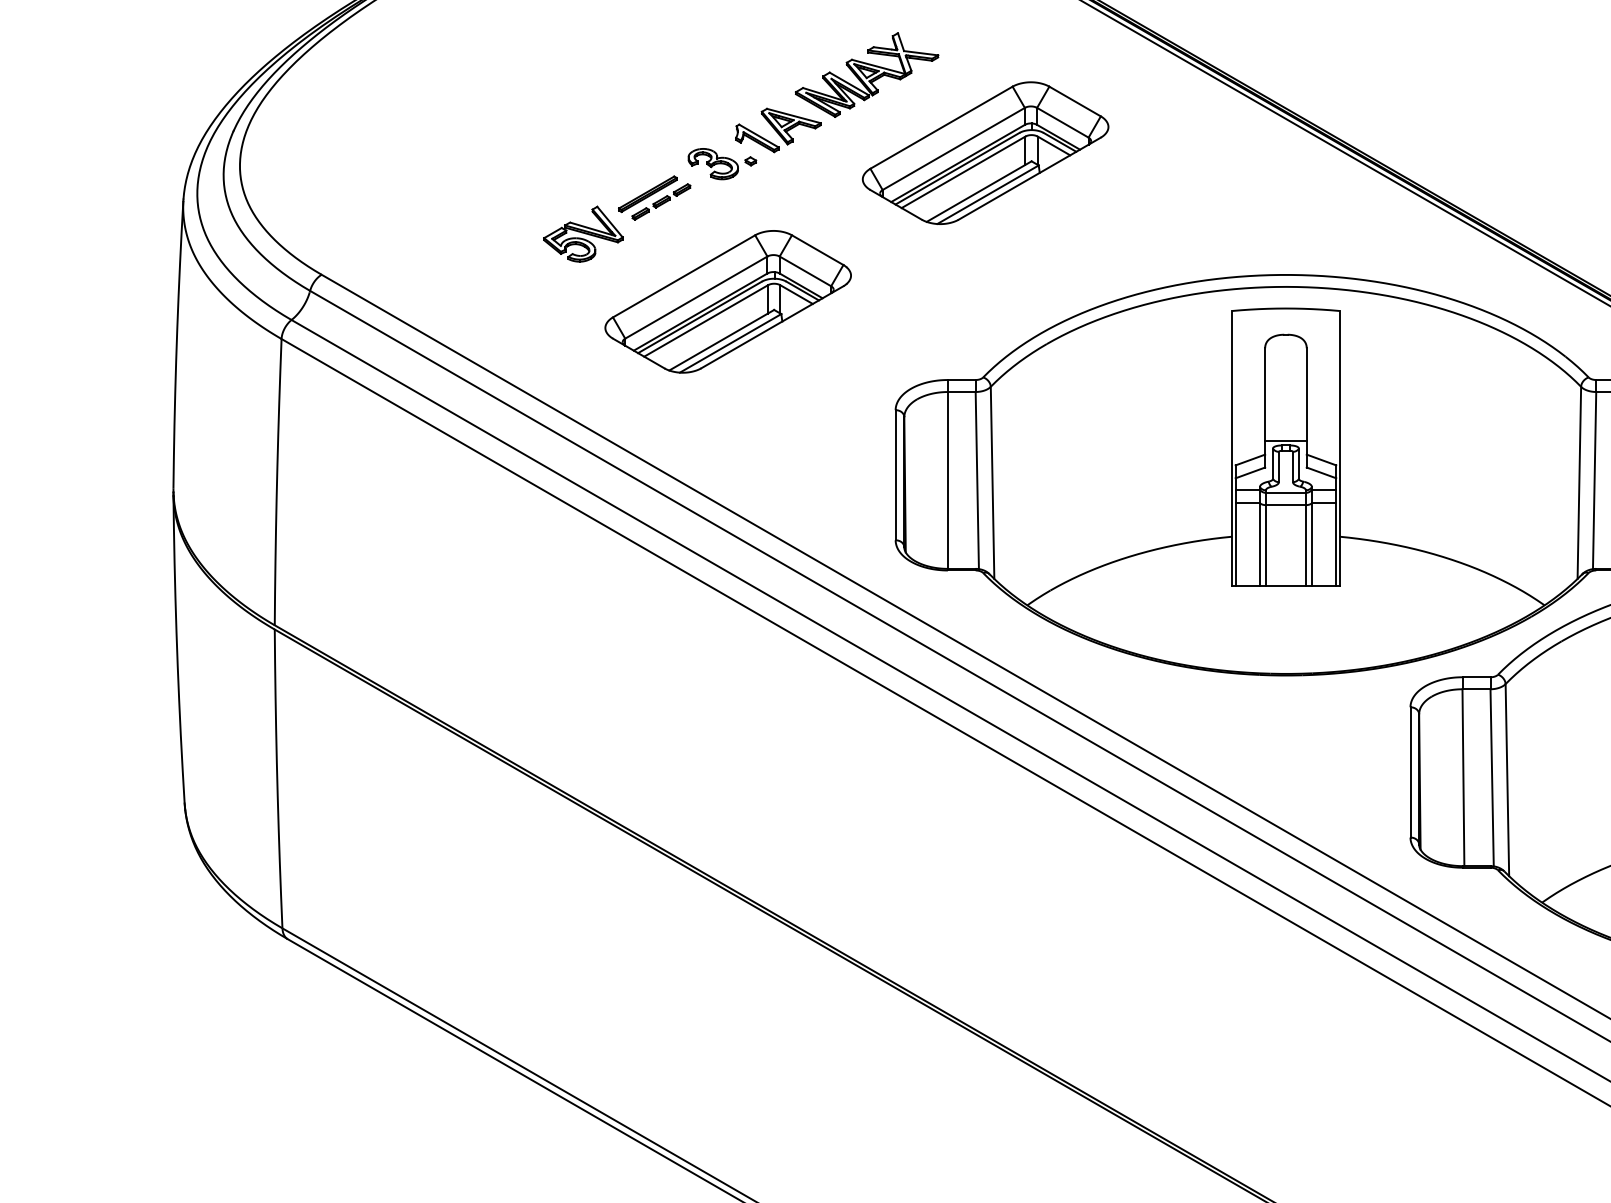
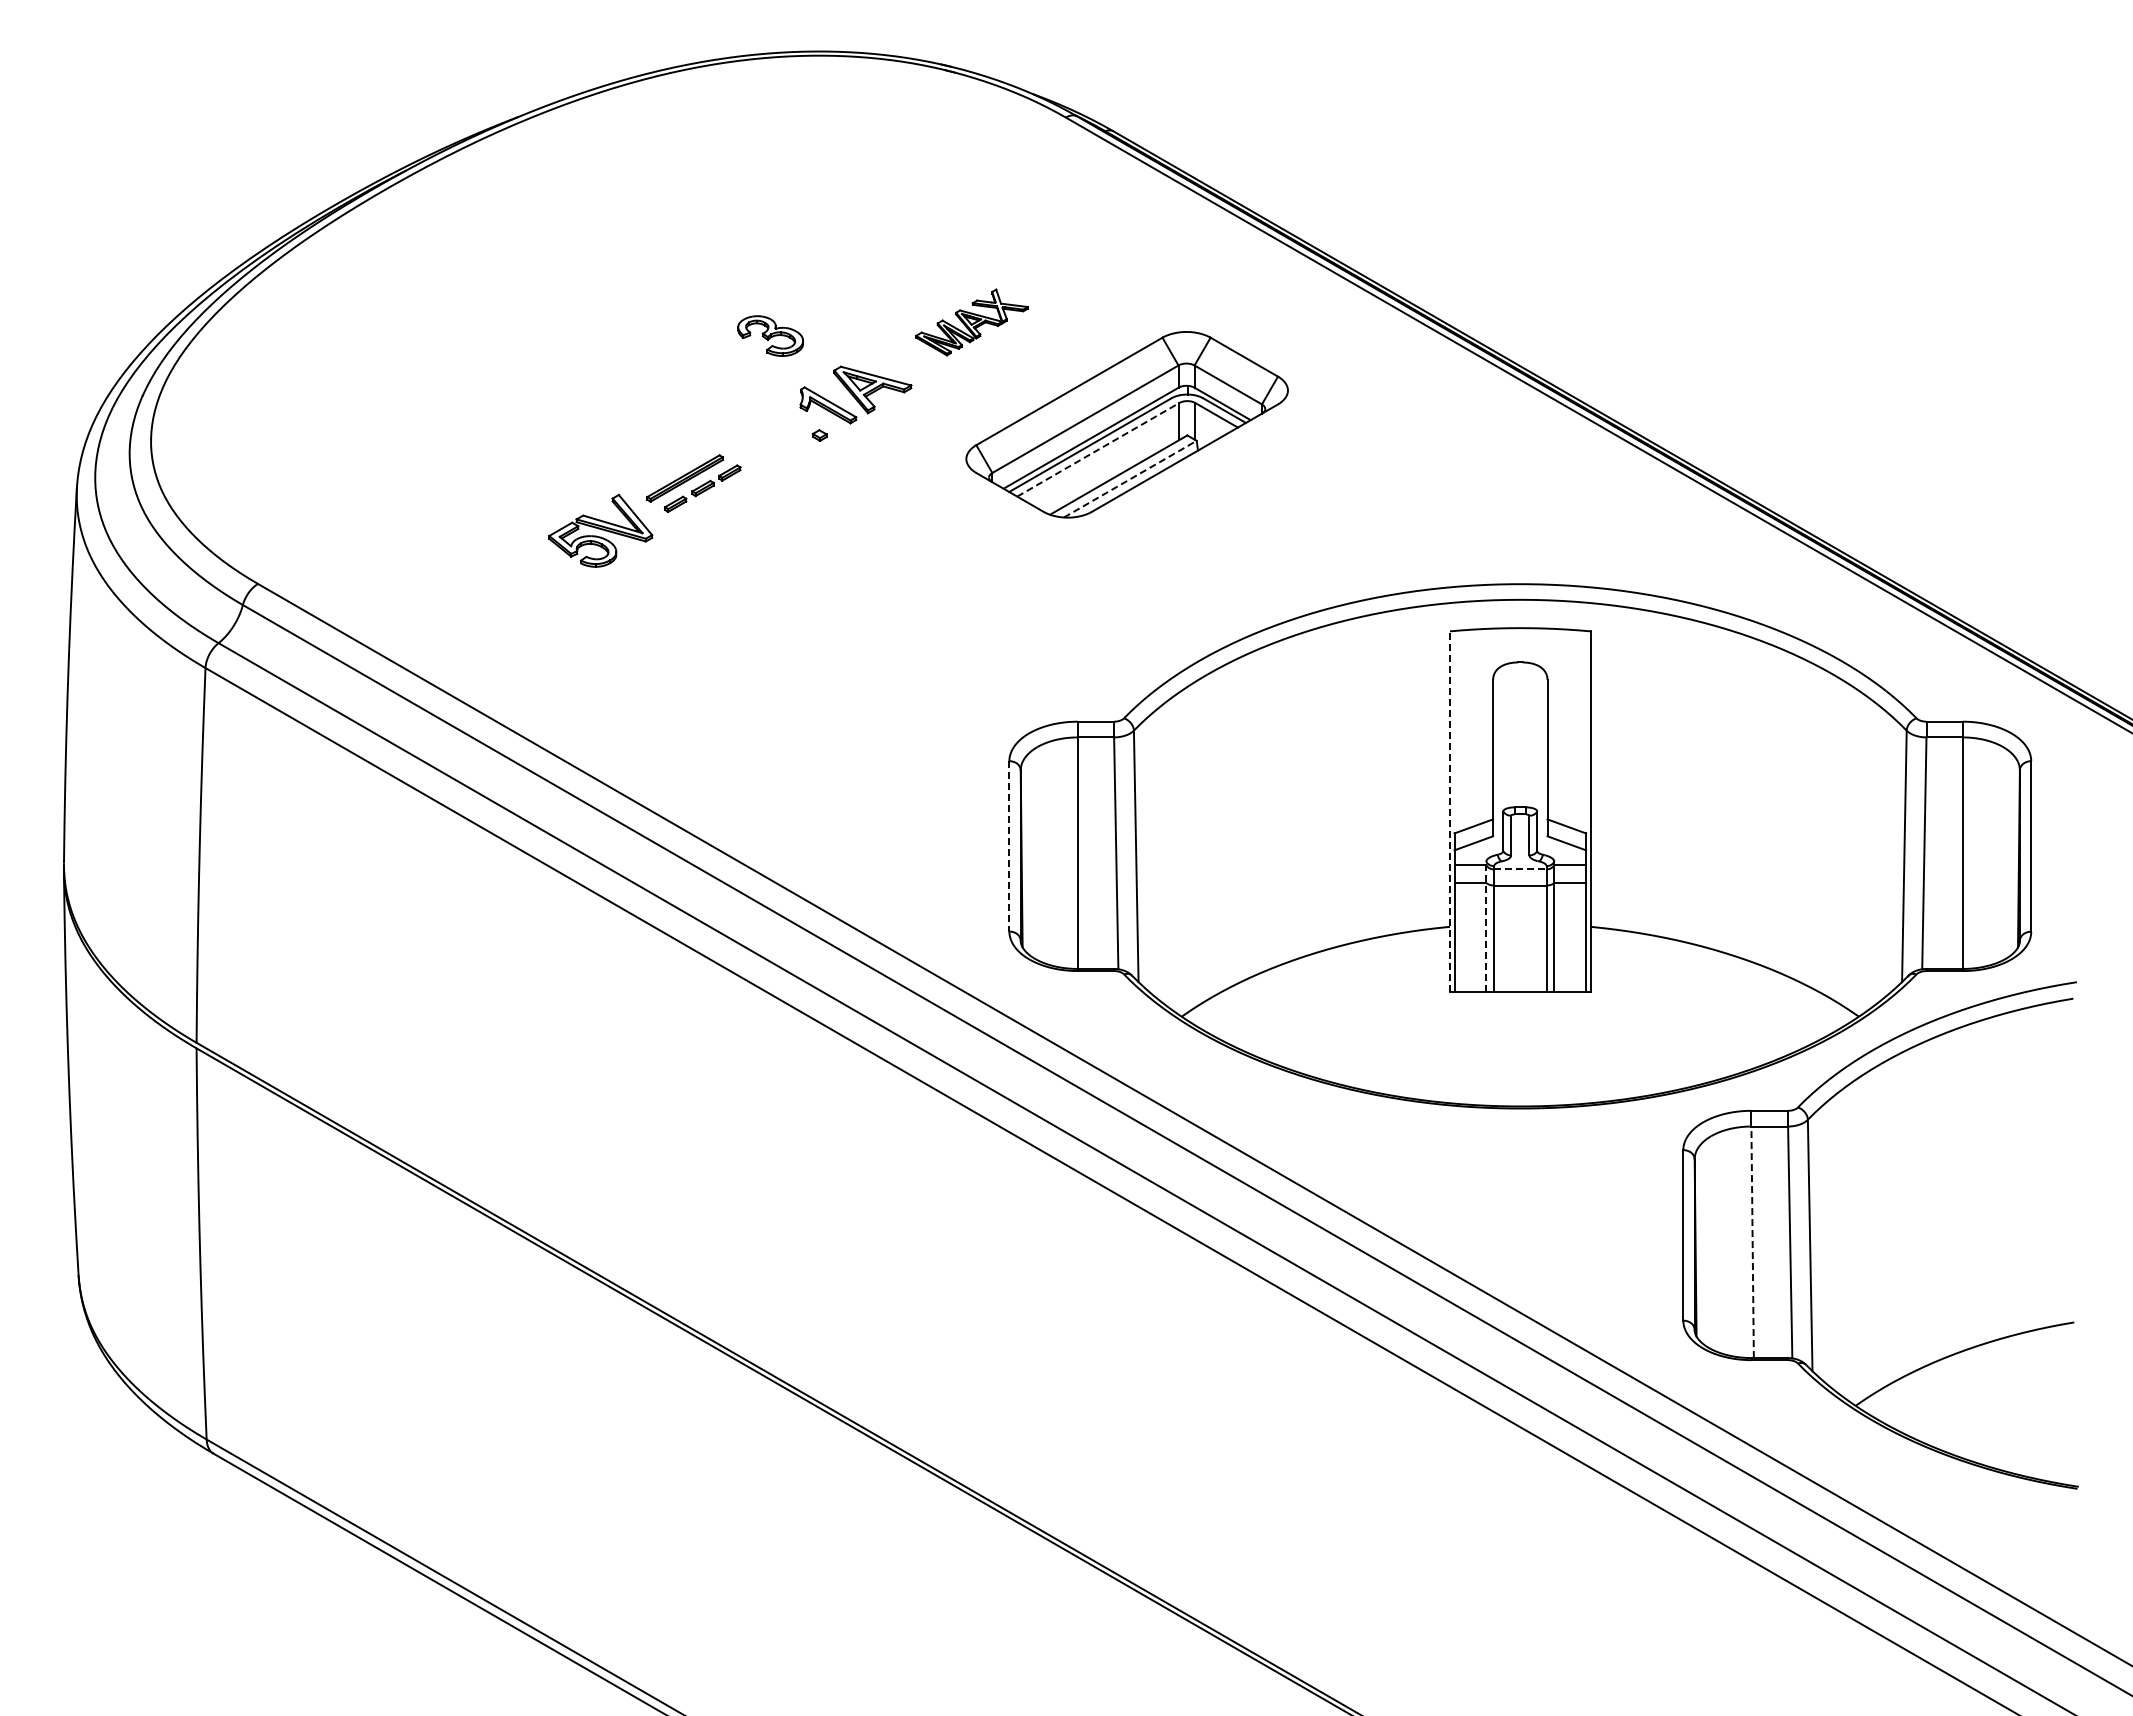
part: (866, 75) -> (971, 322), size x0.6
part: (713, 163) -> (770, 335), moved
line: (963, 172) -> (1098, 449), solid -> dashed
line: (988, 194) -> (1130, 479), solid -> dashed
part: (727, 301) -> (789, 619), removed
line: (1286, 440) -> (1520, 801), removed
line: (1231, 448) -> (1449, 811), solid -> dashed
line: (895, 475) -> (1009, 846), solid -> dashed
line: (1286, 492) -> (1520, 869), solid -> dashed
line: (1260, 536) -> (1486, 926), solid -> dashed
line: (1463, 777) -> (1752, 1242), solid -> dashed

